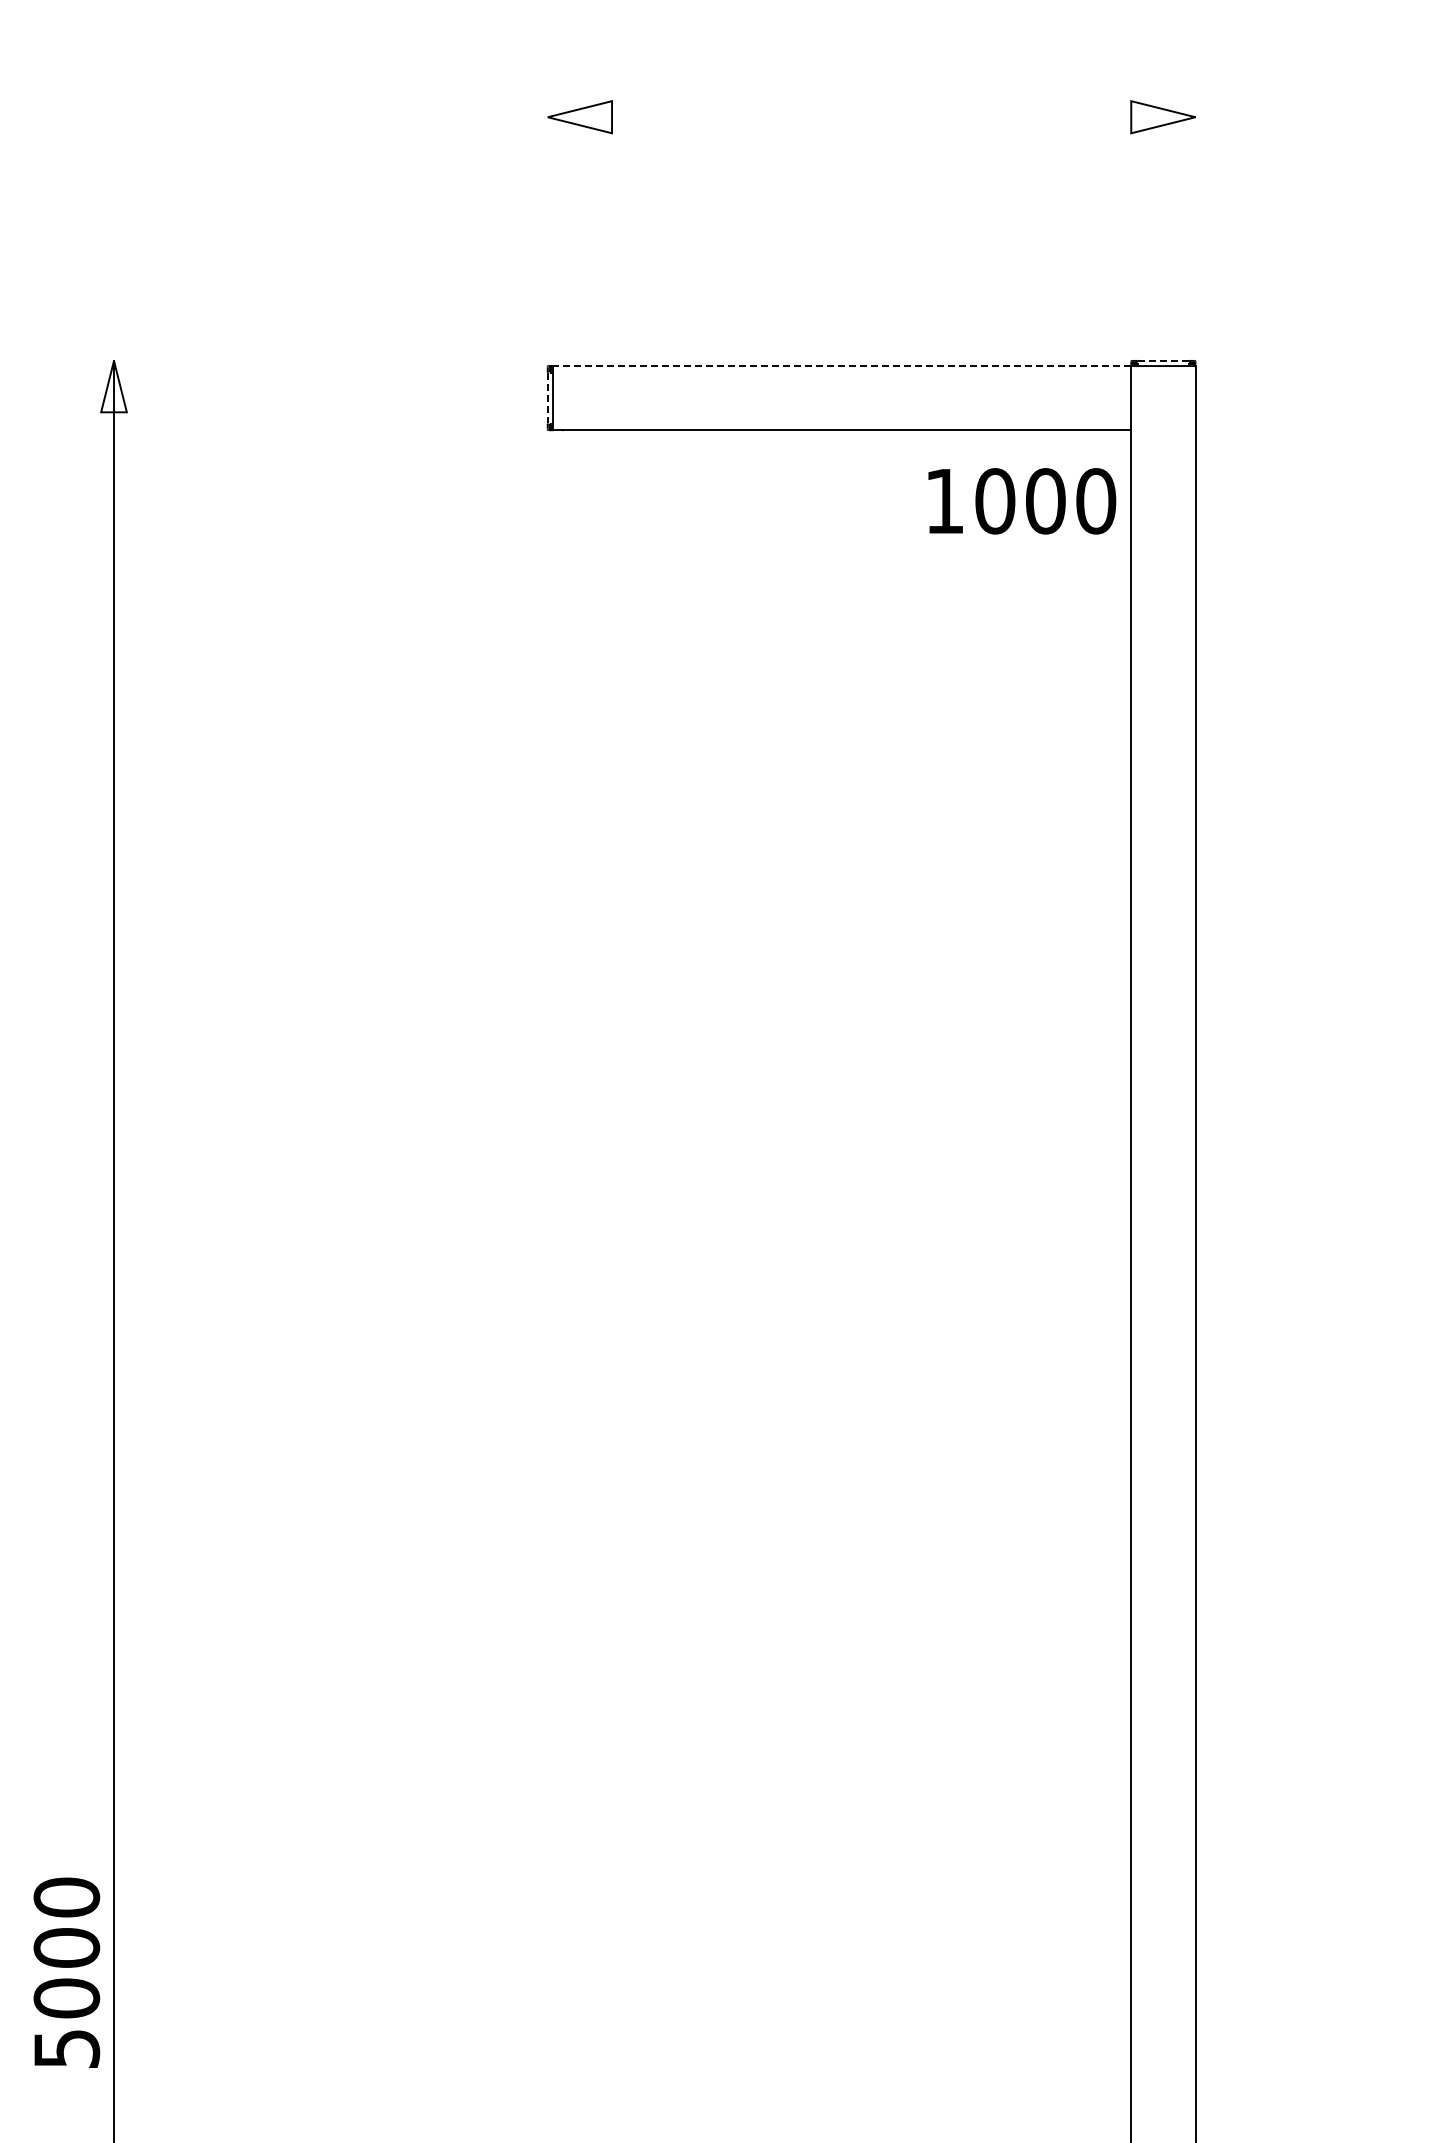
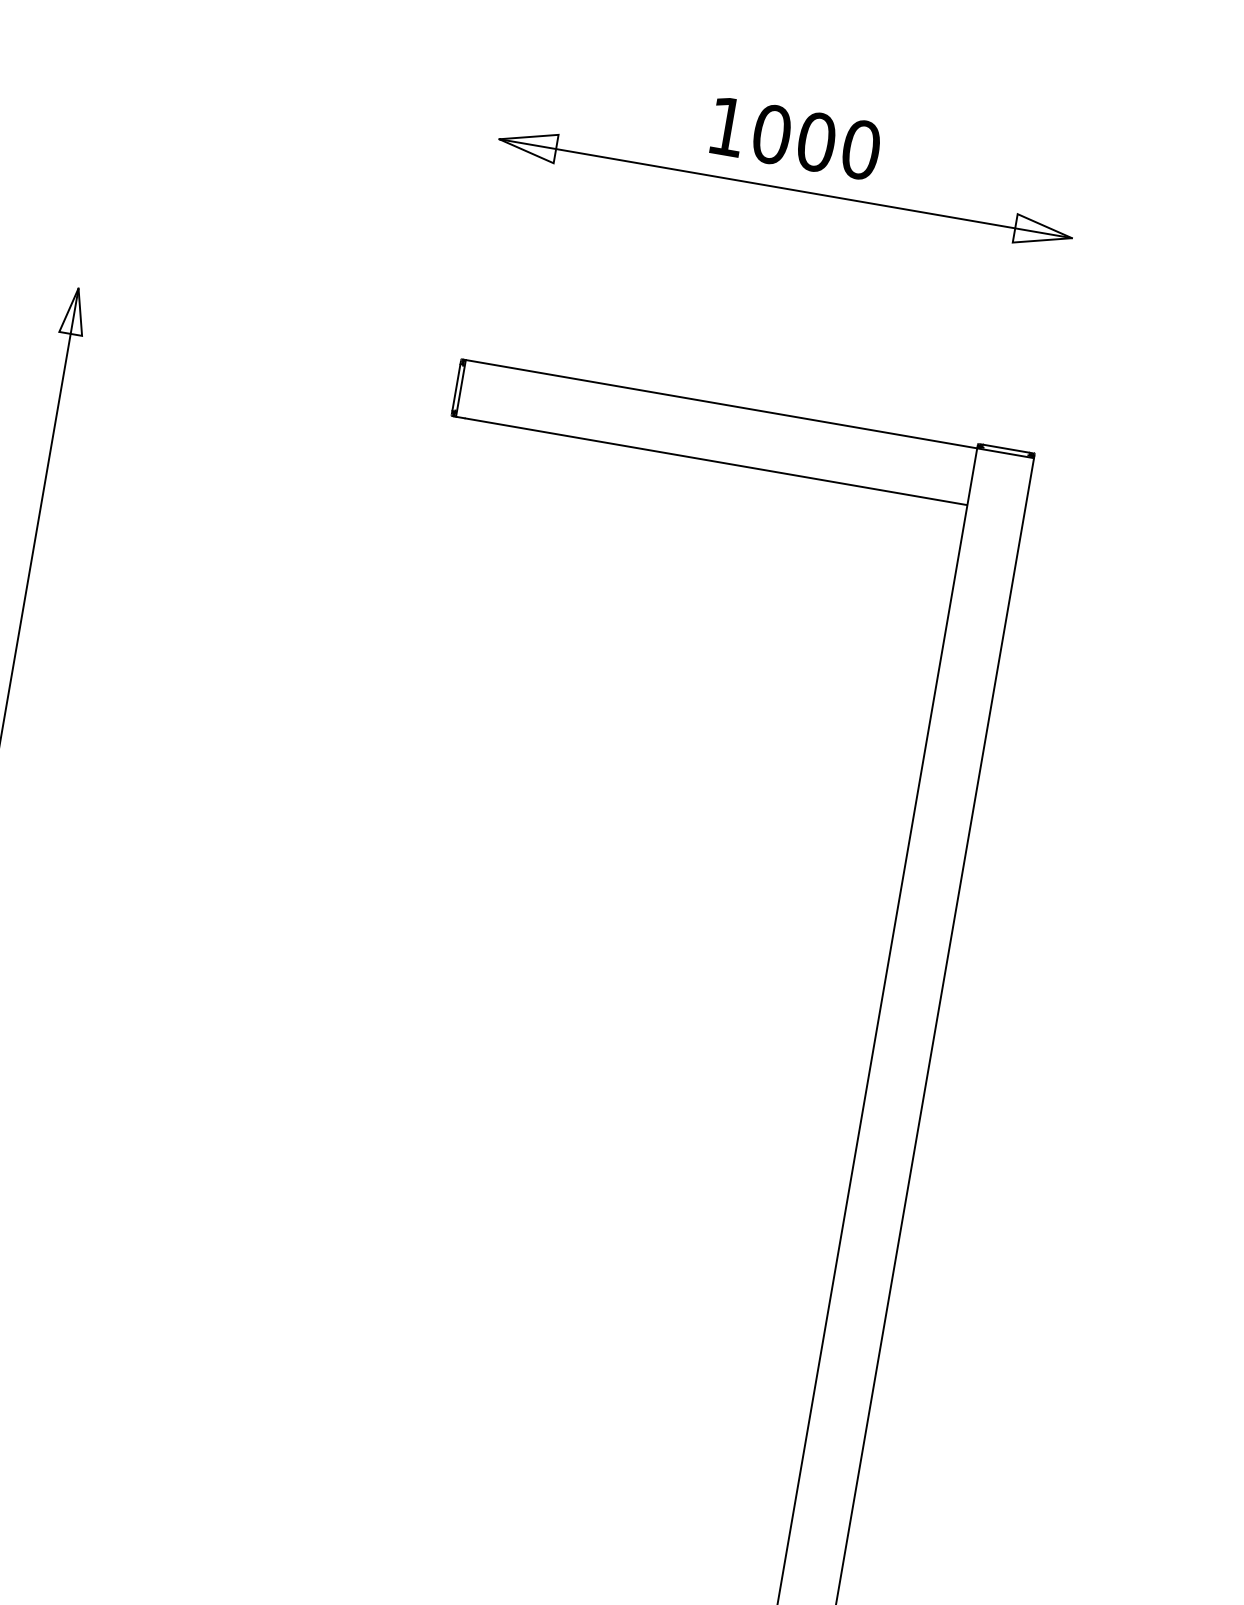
line: (871, 117) -> (785, 188), added
line: (1162, 360) -> (1005, 448), dashed -> solid
line: (841, 366) -> (720, 404), dashed -> solid
line: (547, 398) -> (456, 387), dashed -> solid
text: (1022, 501) -> (795, 138), moved

